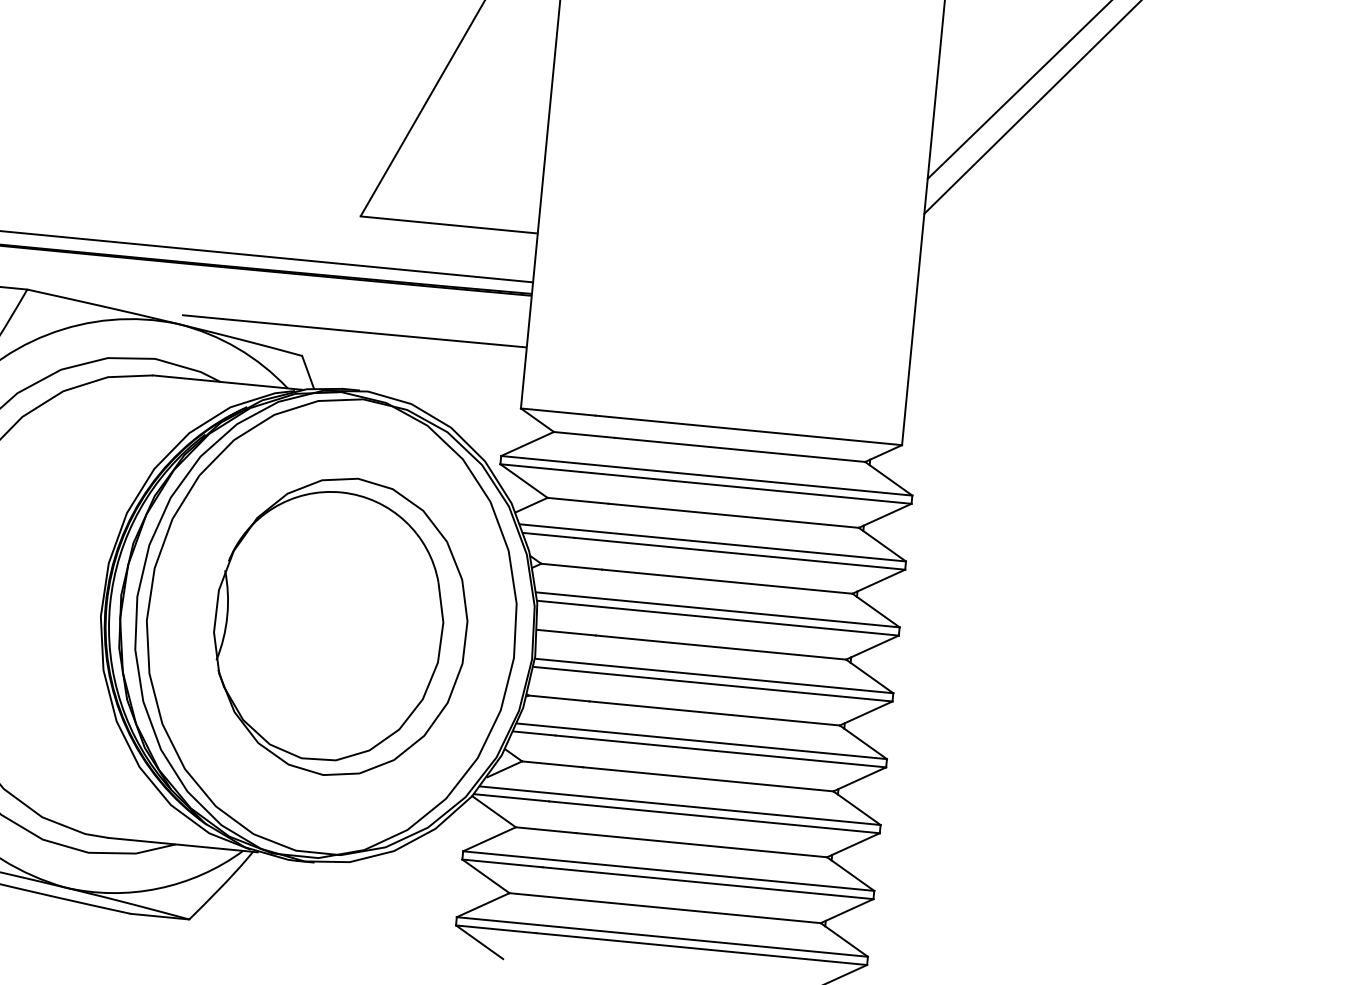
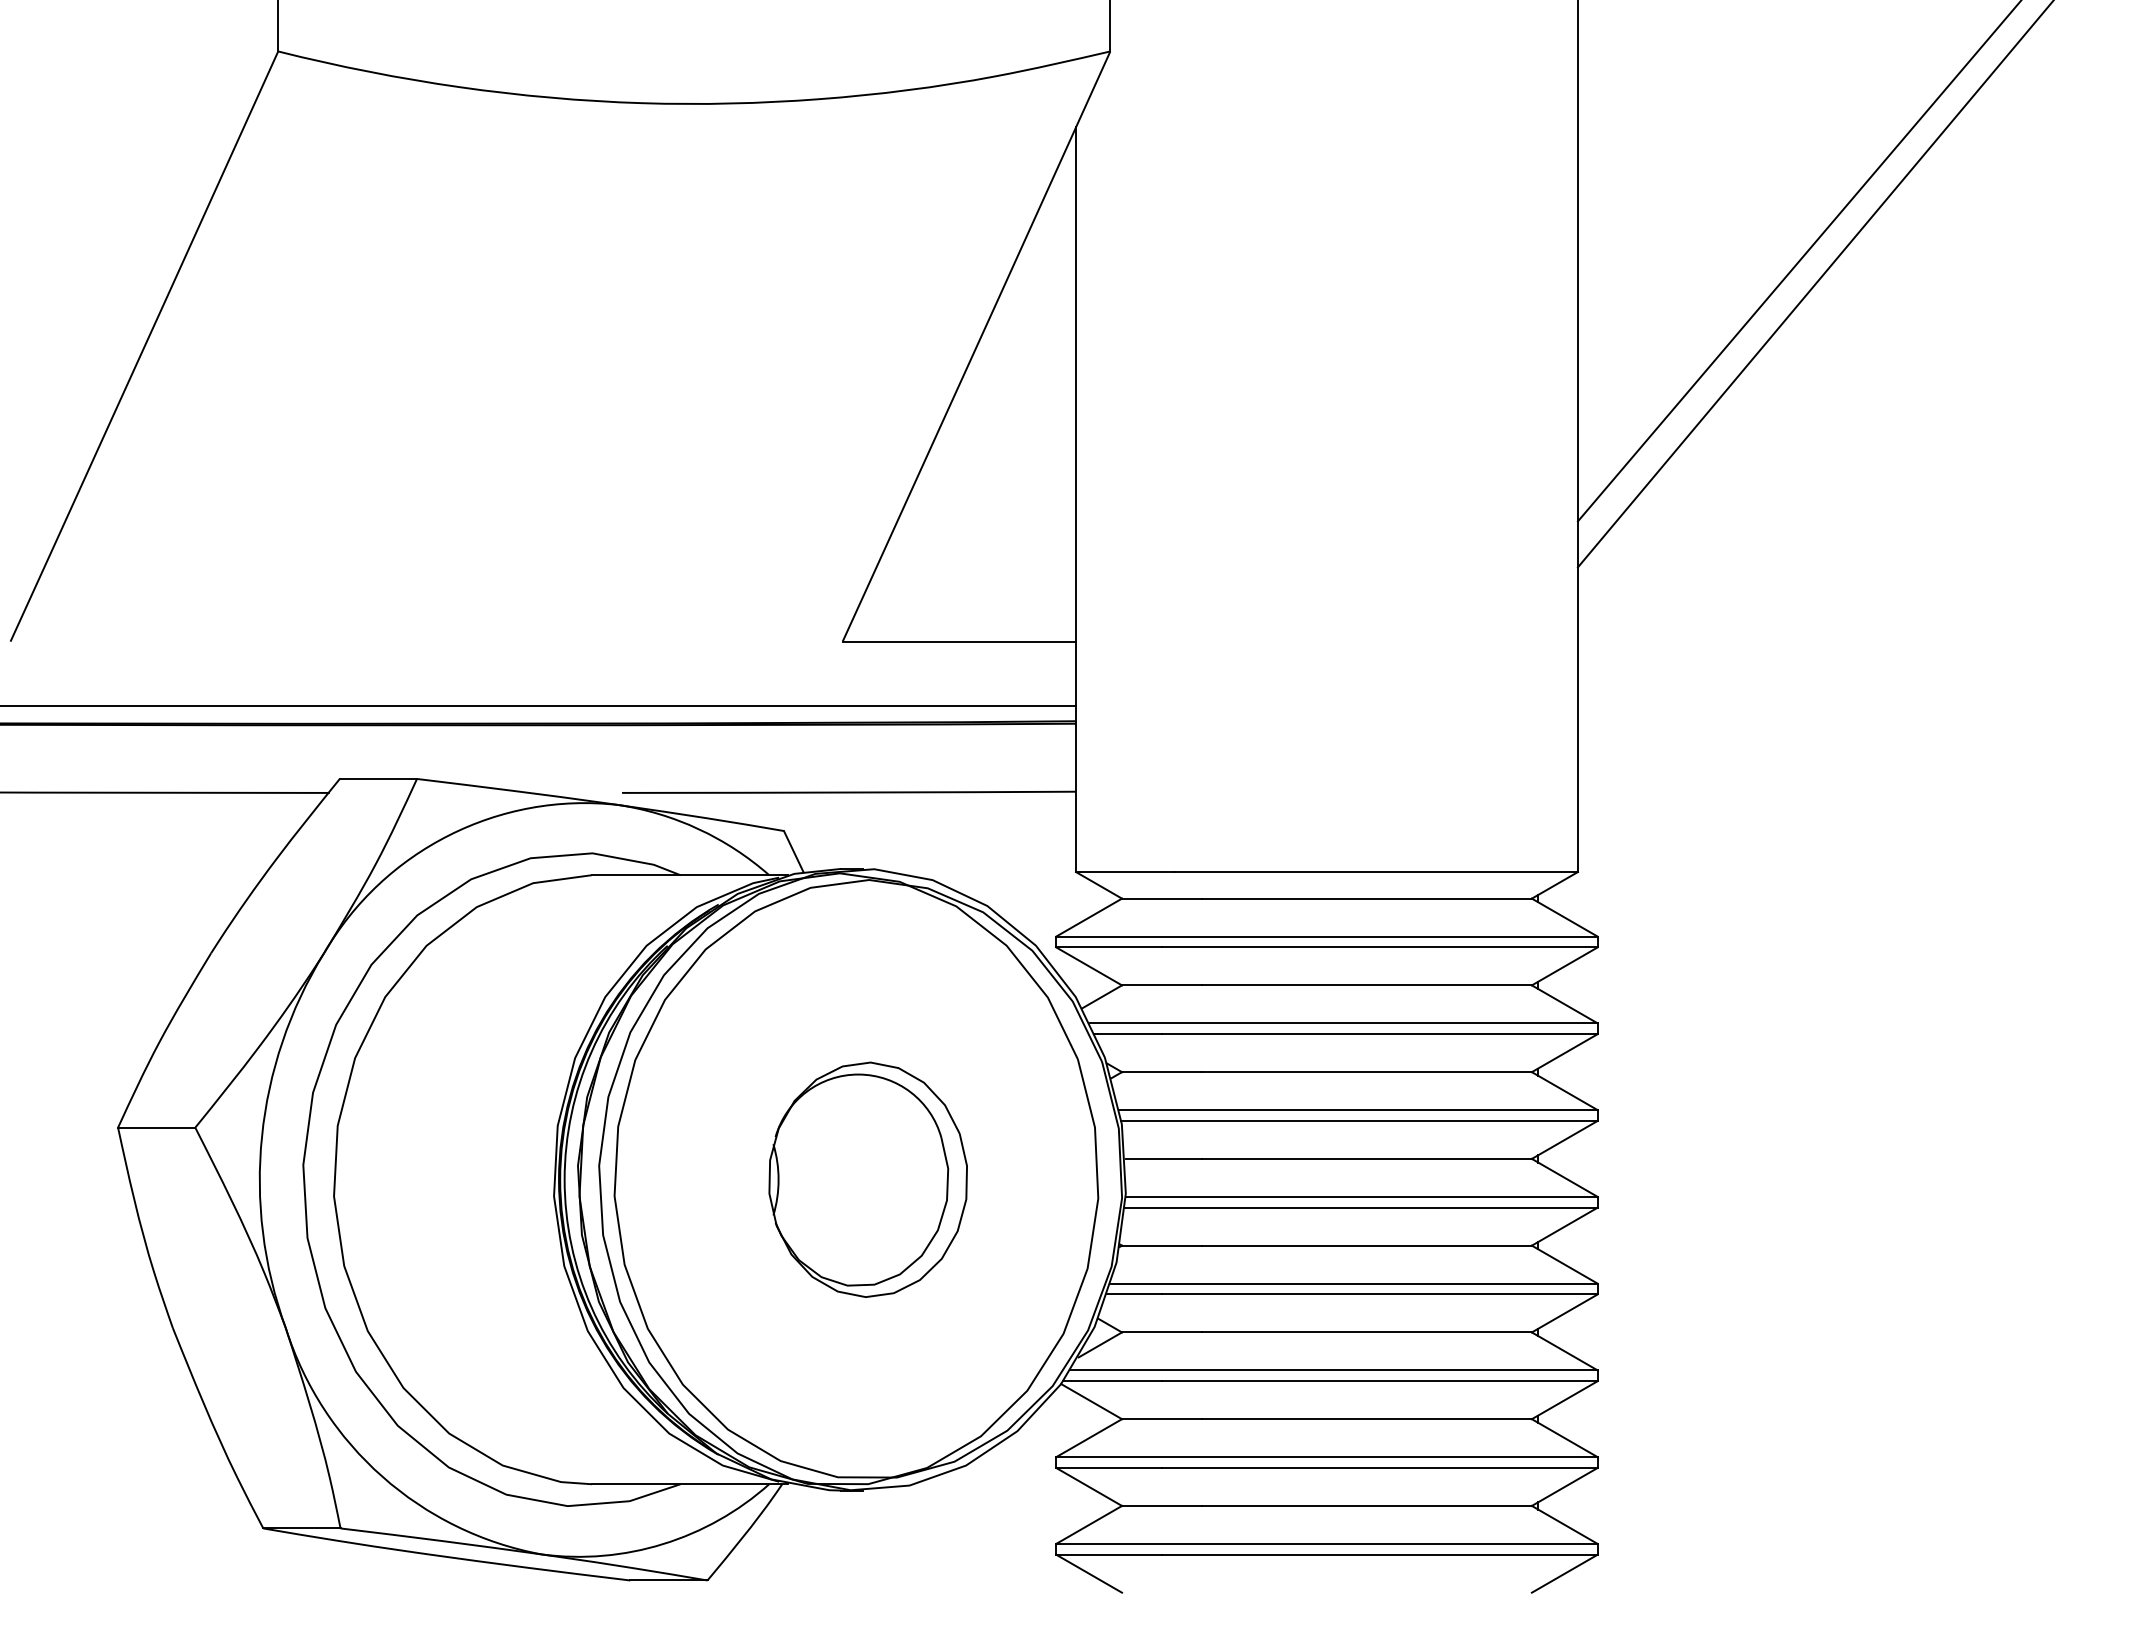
part: (340, 626) -> (867, 1179), size x0.6

